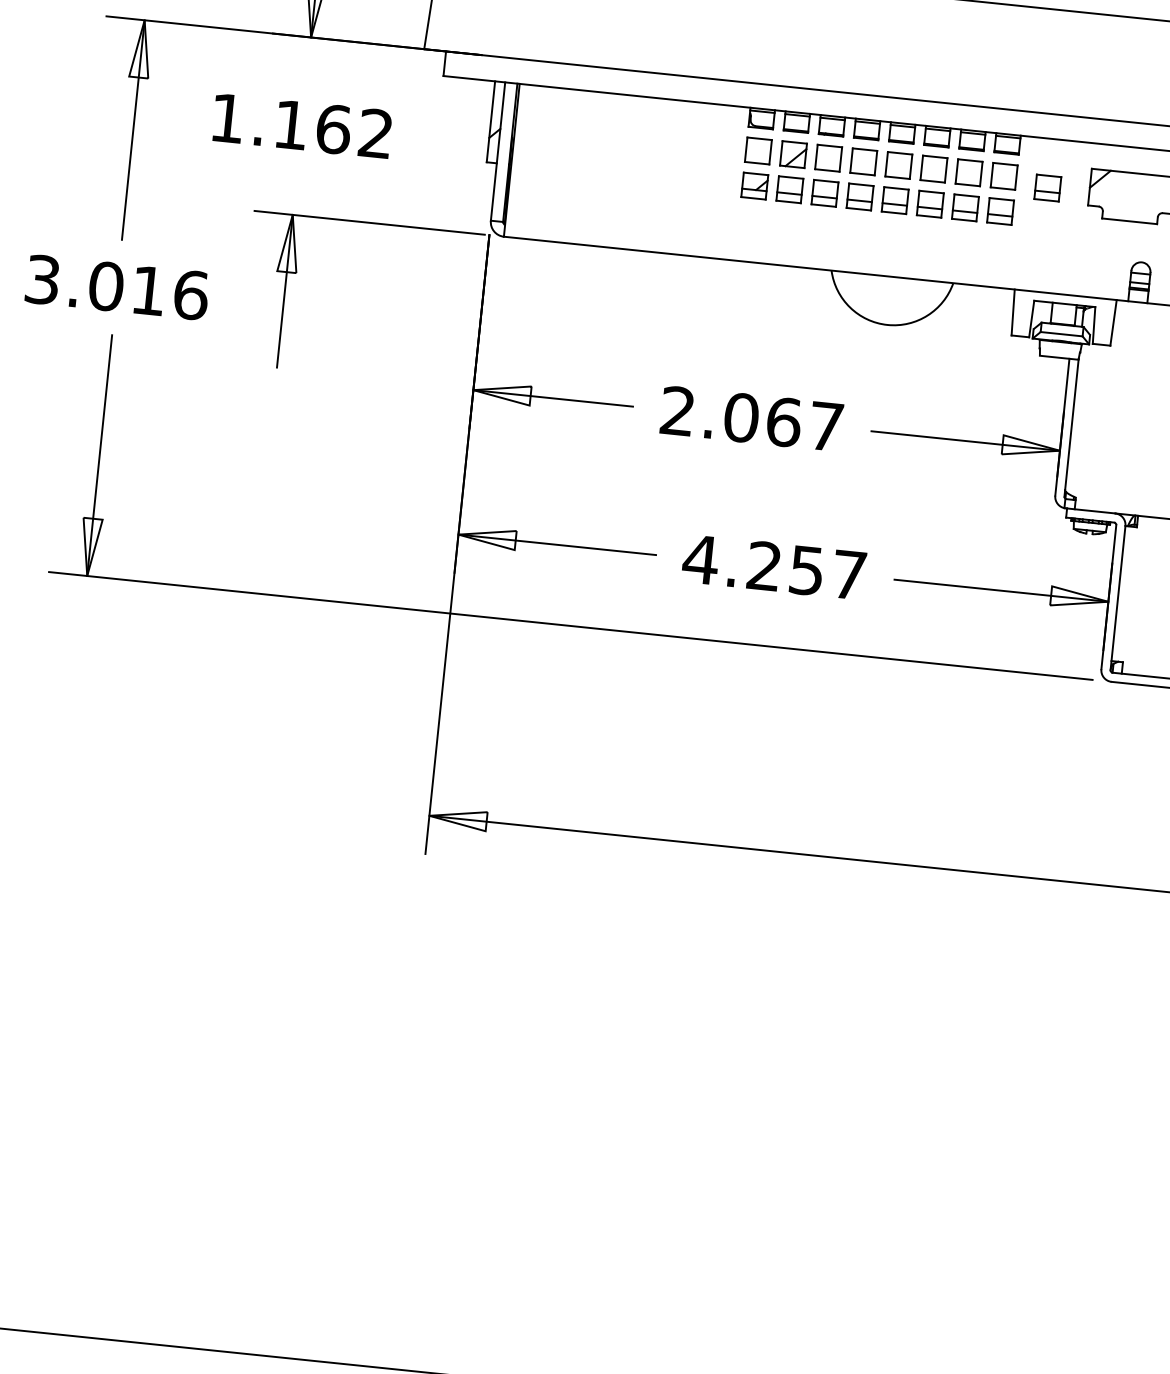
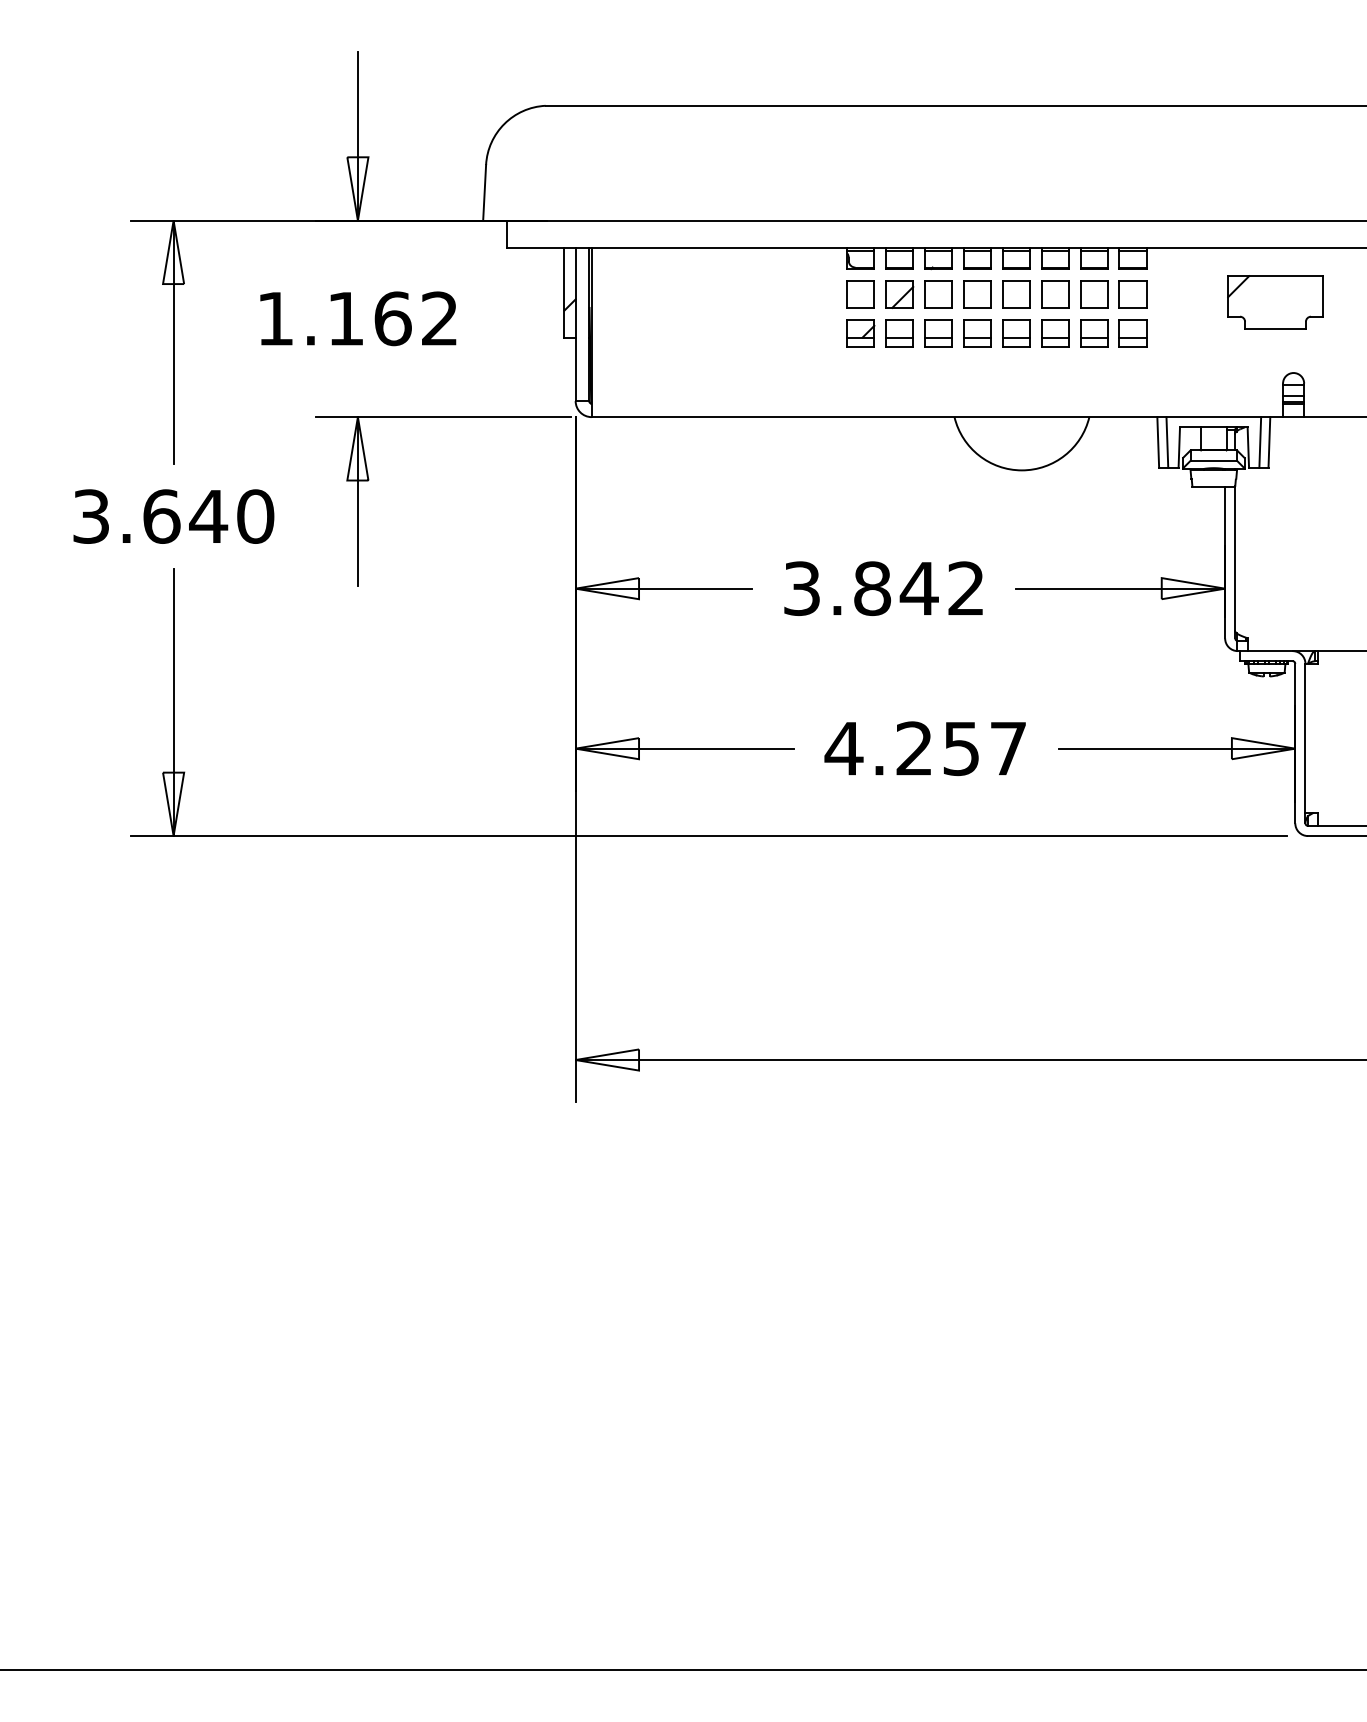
part: (1048, 188) -> (1182, 302), removed
text: (148, 290) -> (208, 516), 3.016 -> 3.640
line: (1021, 313) -> (1167, 442), added
line: (1105, 322) -> (1260, 442), added
text: (751, 418) -> (883, 588), 2.067 -> 3.842

